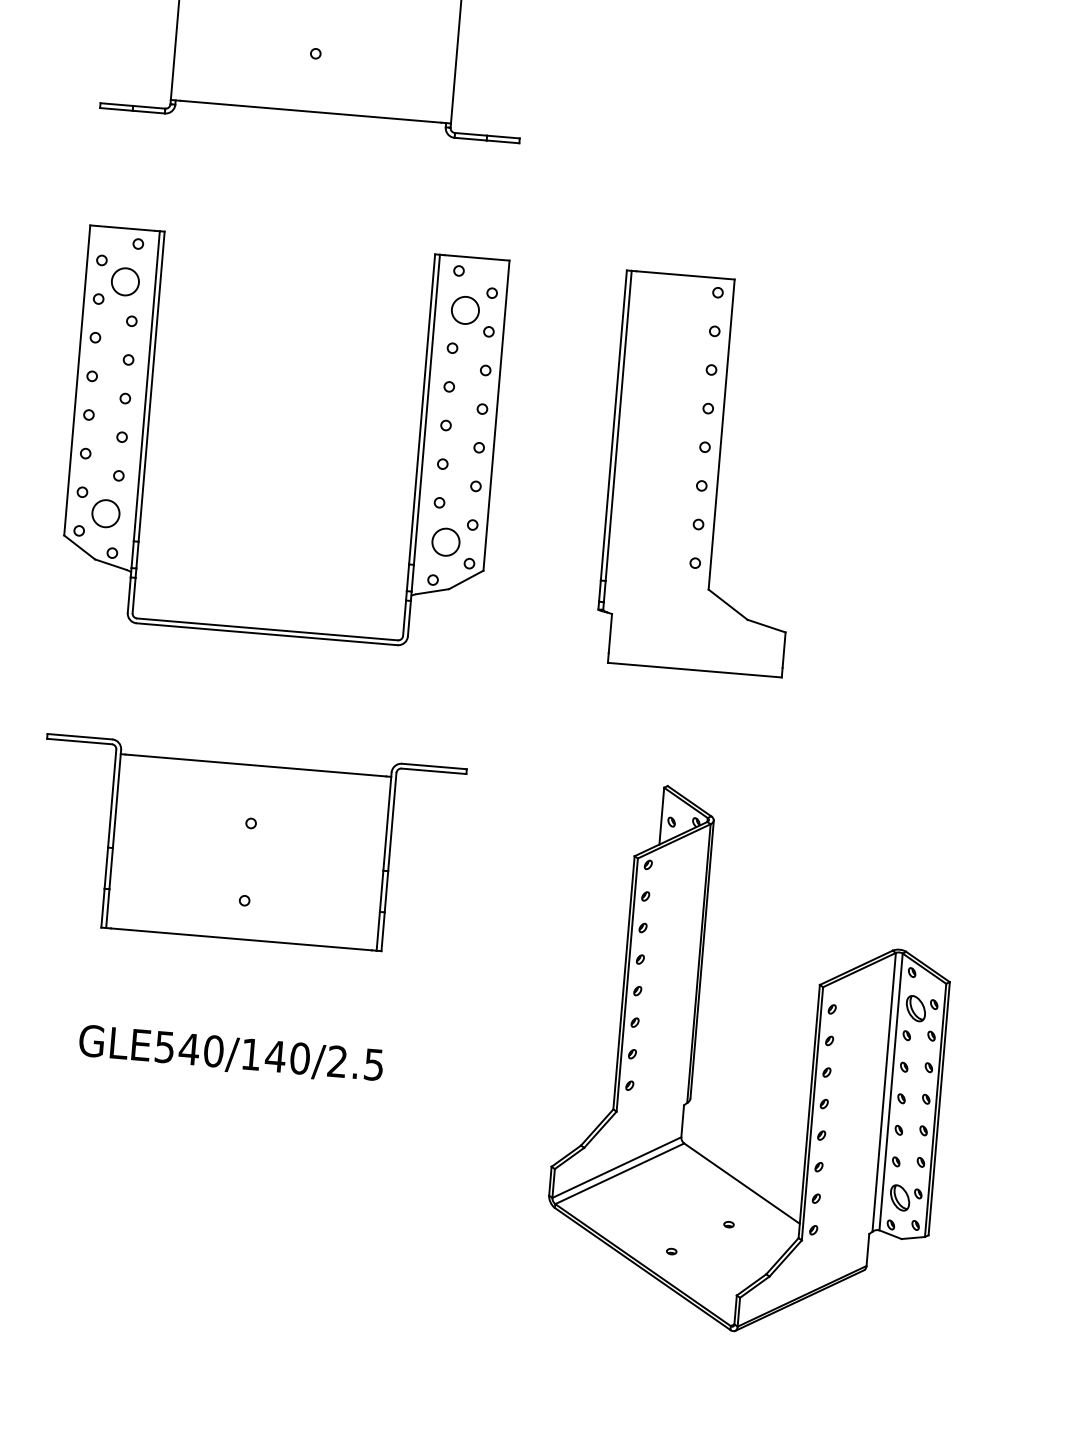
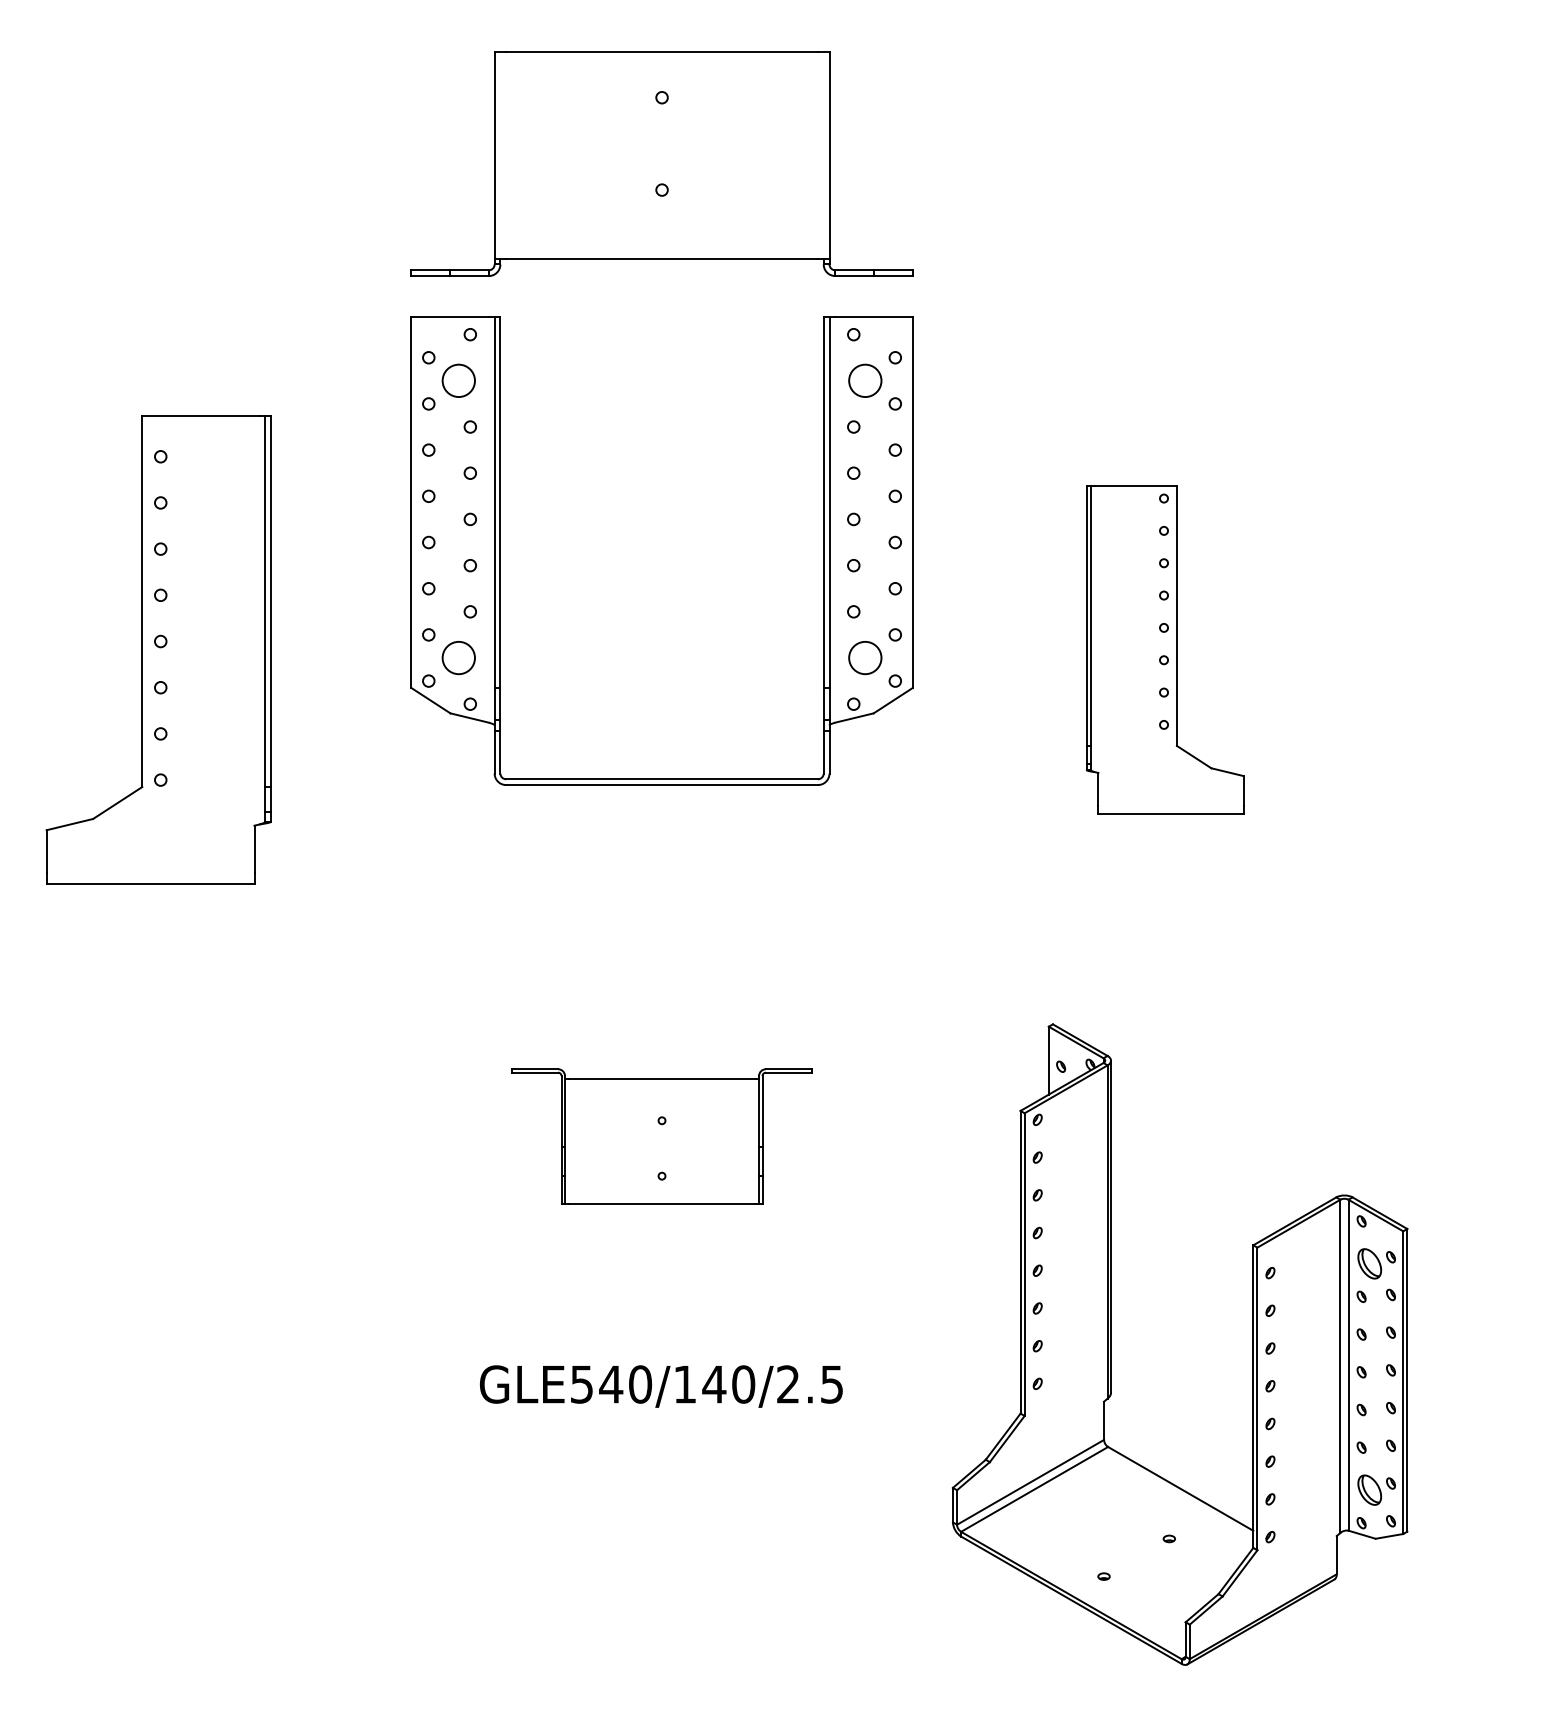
part: (148, 426) -> (500, 550), moved
part: (704, 473) -> (1165, 649), size x0.7
part: (248, 845) -> (661, 1136), size x0.6
part: (694, 1057) -> (1111, 1344), moved

